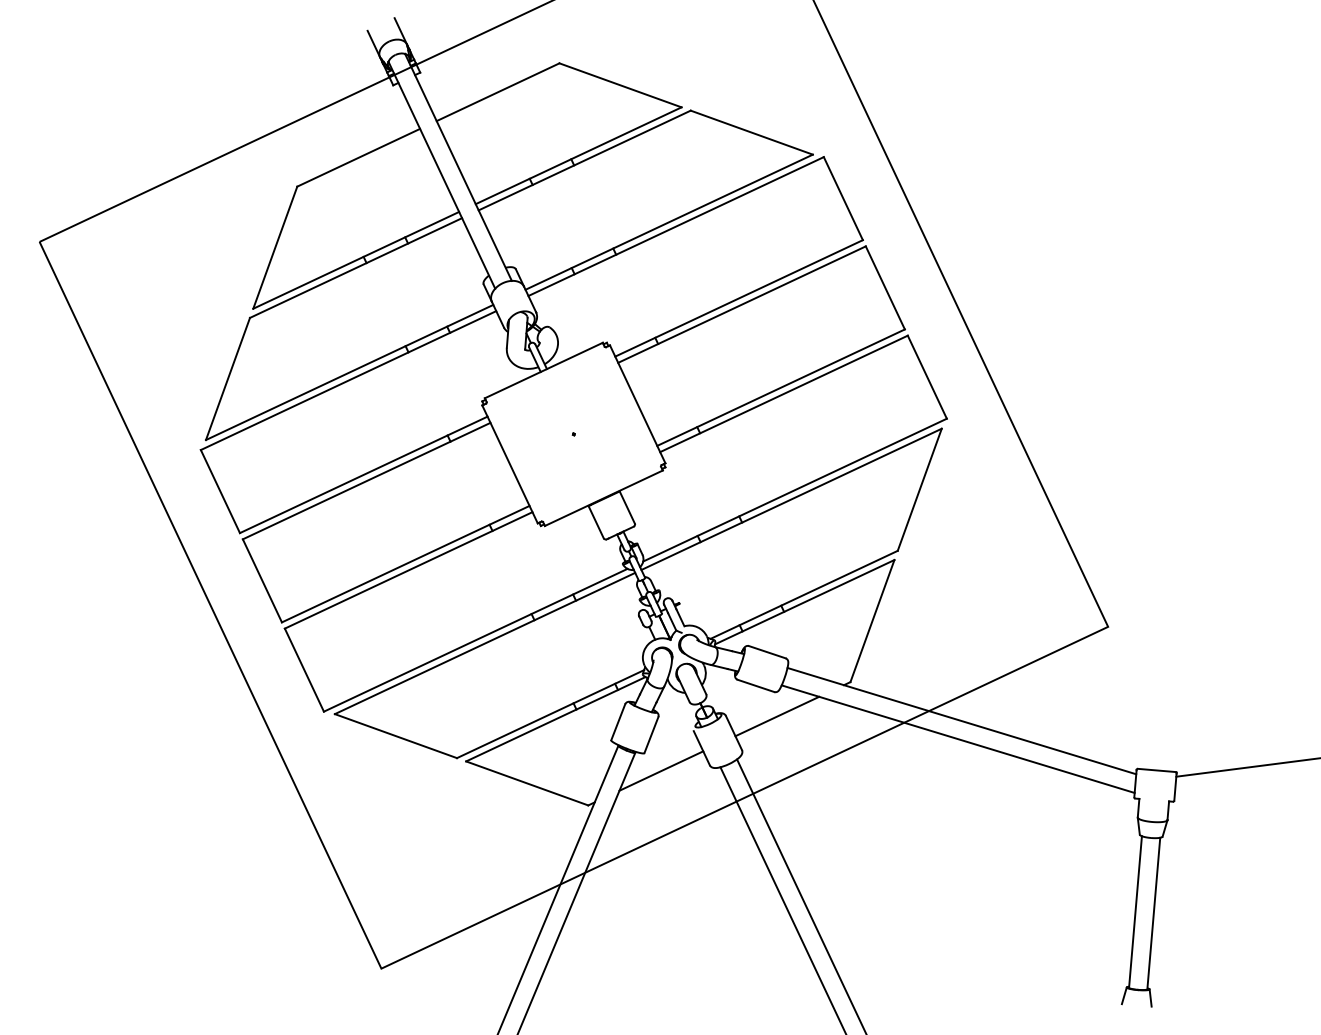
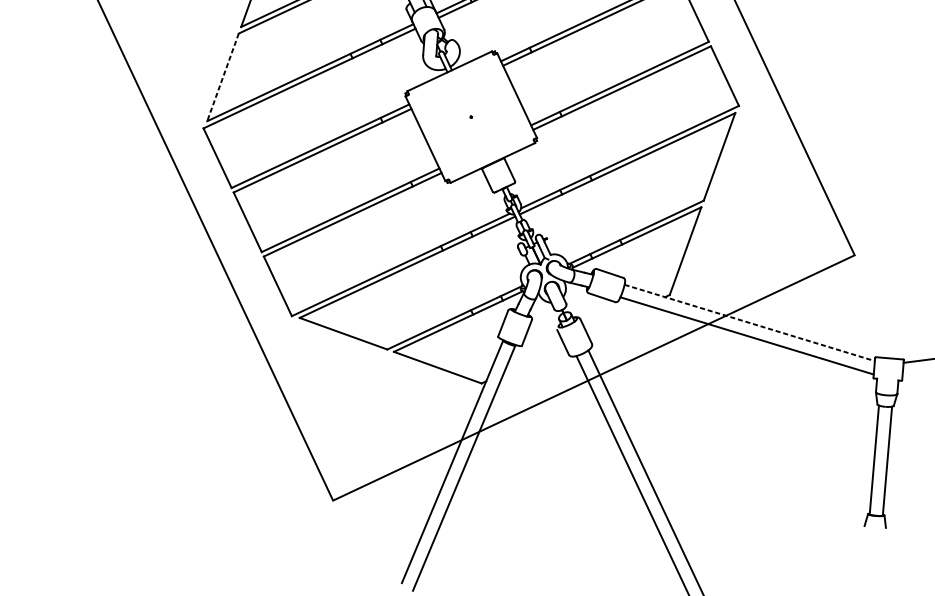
line: (228, 378) -> (223, 77), solid -> dashed
line: (777, 716) -> (617, 319), removed
line: (962, 721) -> (750, 323), solid -> dashed
line: (661, 770) -> (534, 358), removed

